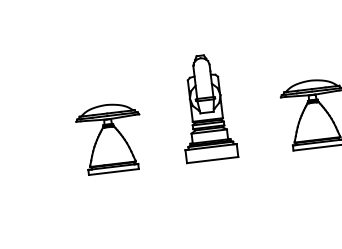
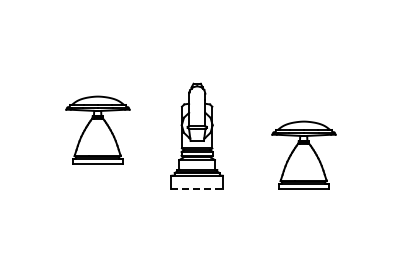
part: (109, 137) -> (97, 129), moved
line: (212, 159) -> (197, 188), solid -> dashed

